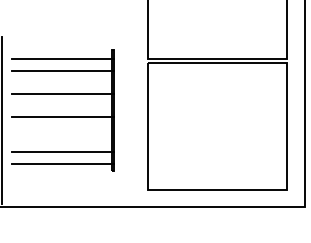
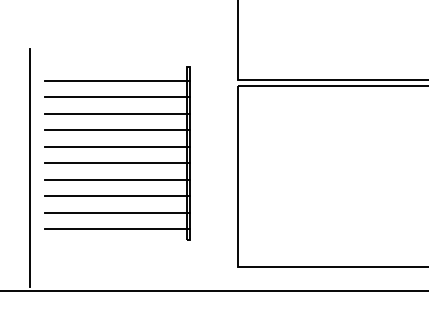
line: (63, 82) -> (117, 113), added
line: (63, 105) -> (117, 146), added
line: (63, 128) -> (117, 179), added
line: (63, 140) -> (117, 196), added

